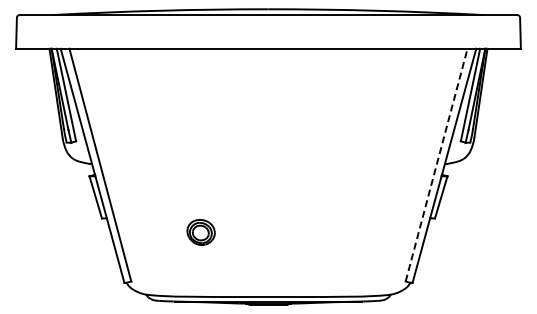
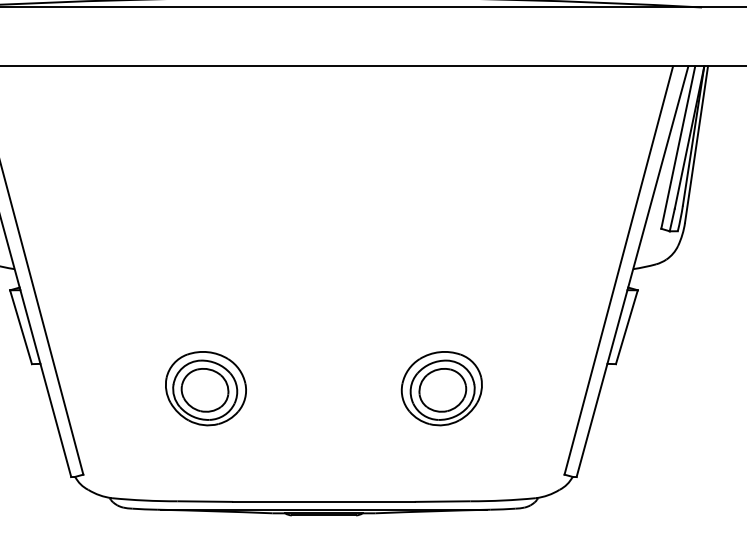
line: (436, 164) -> (618, 269), dashed -> solid
part: (200, 232) -> (204, 388), size x1.67
part: (335, 232) -> (441, 388), added

